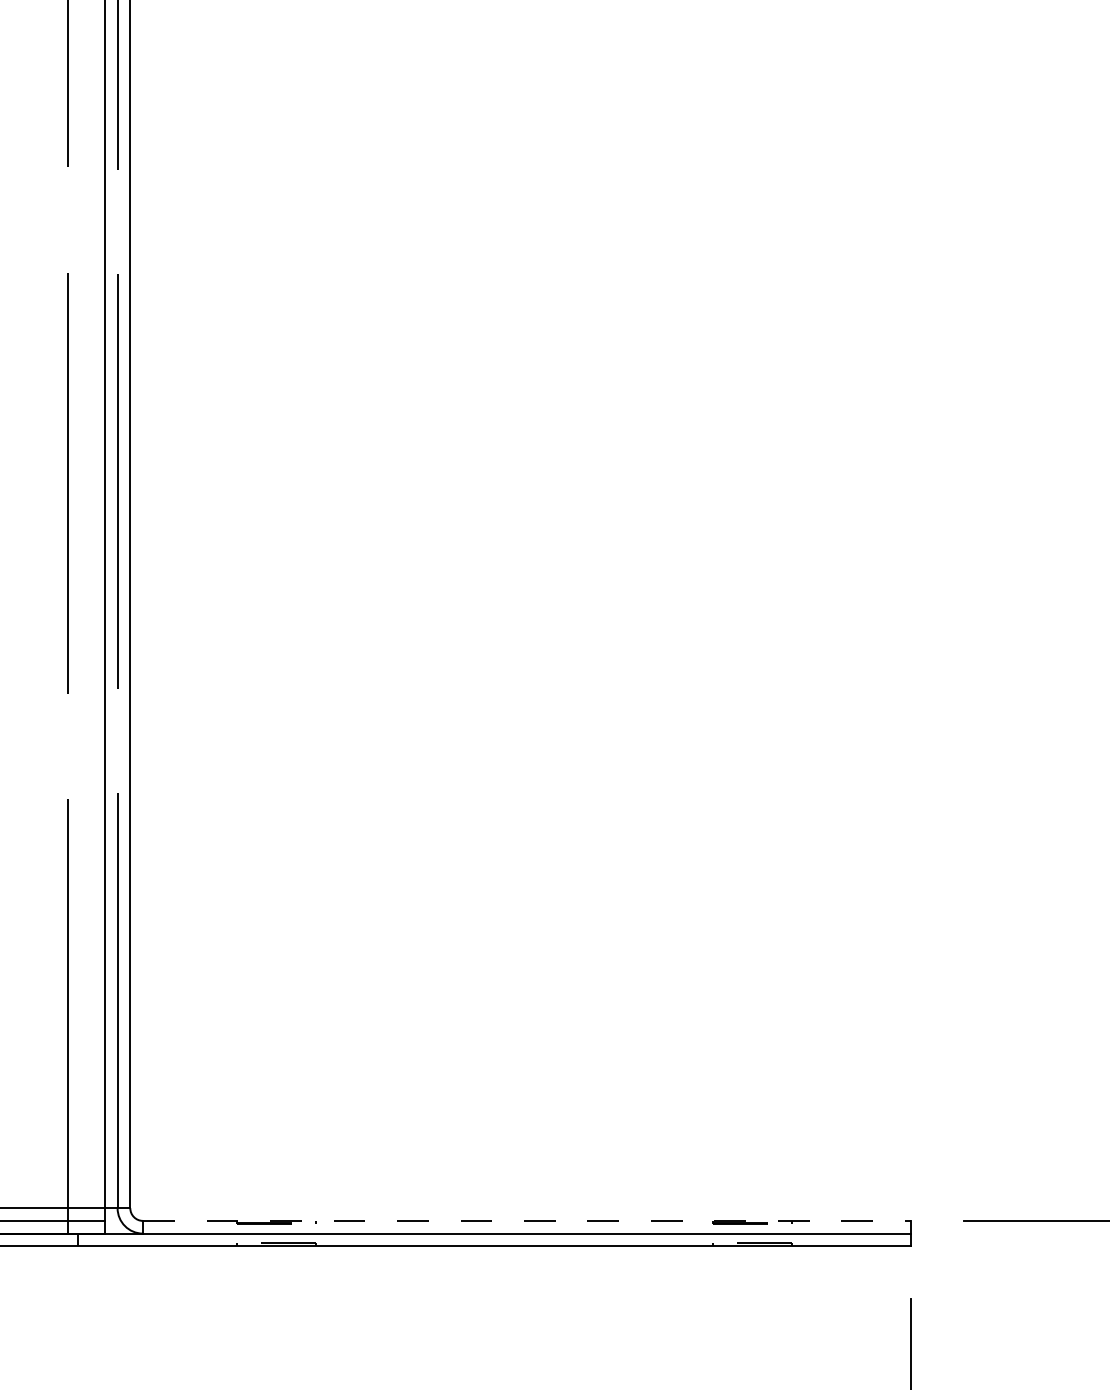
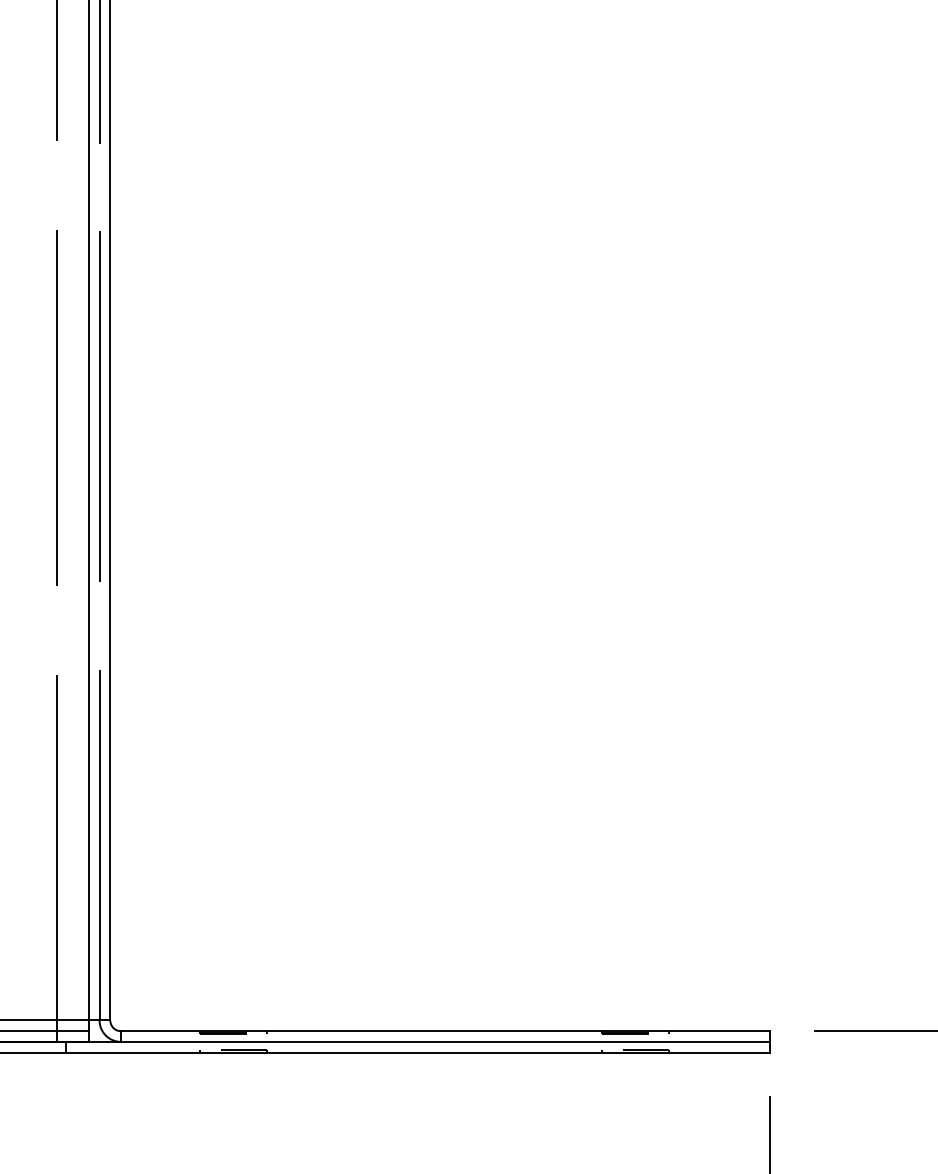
line: (527, 1220) -> (445, 1030), dashed -> solid

